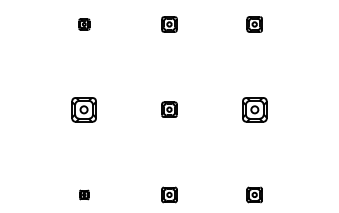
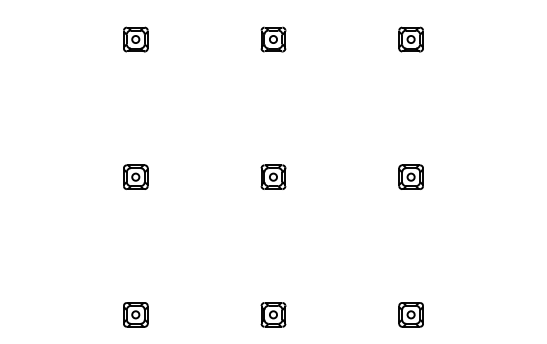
part: (84, 24) -> (136, 39), size x1.43
part: (84, 109) -> (136, 176), size x0.62
part: (254, 109) -> (410, 176), size x0.62
part: (84, 194) -> (136, 314), size x1.67

